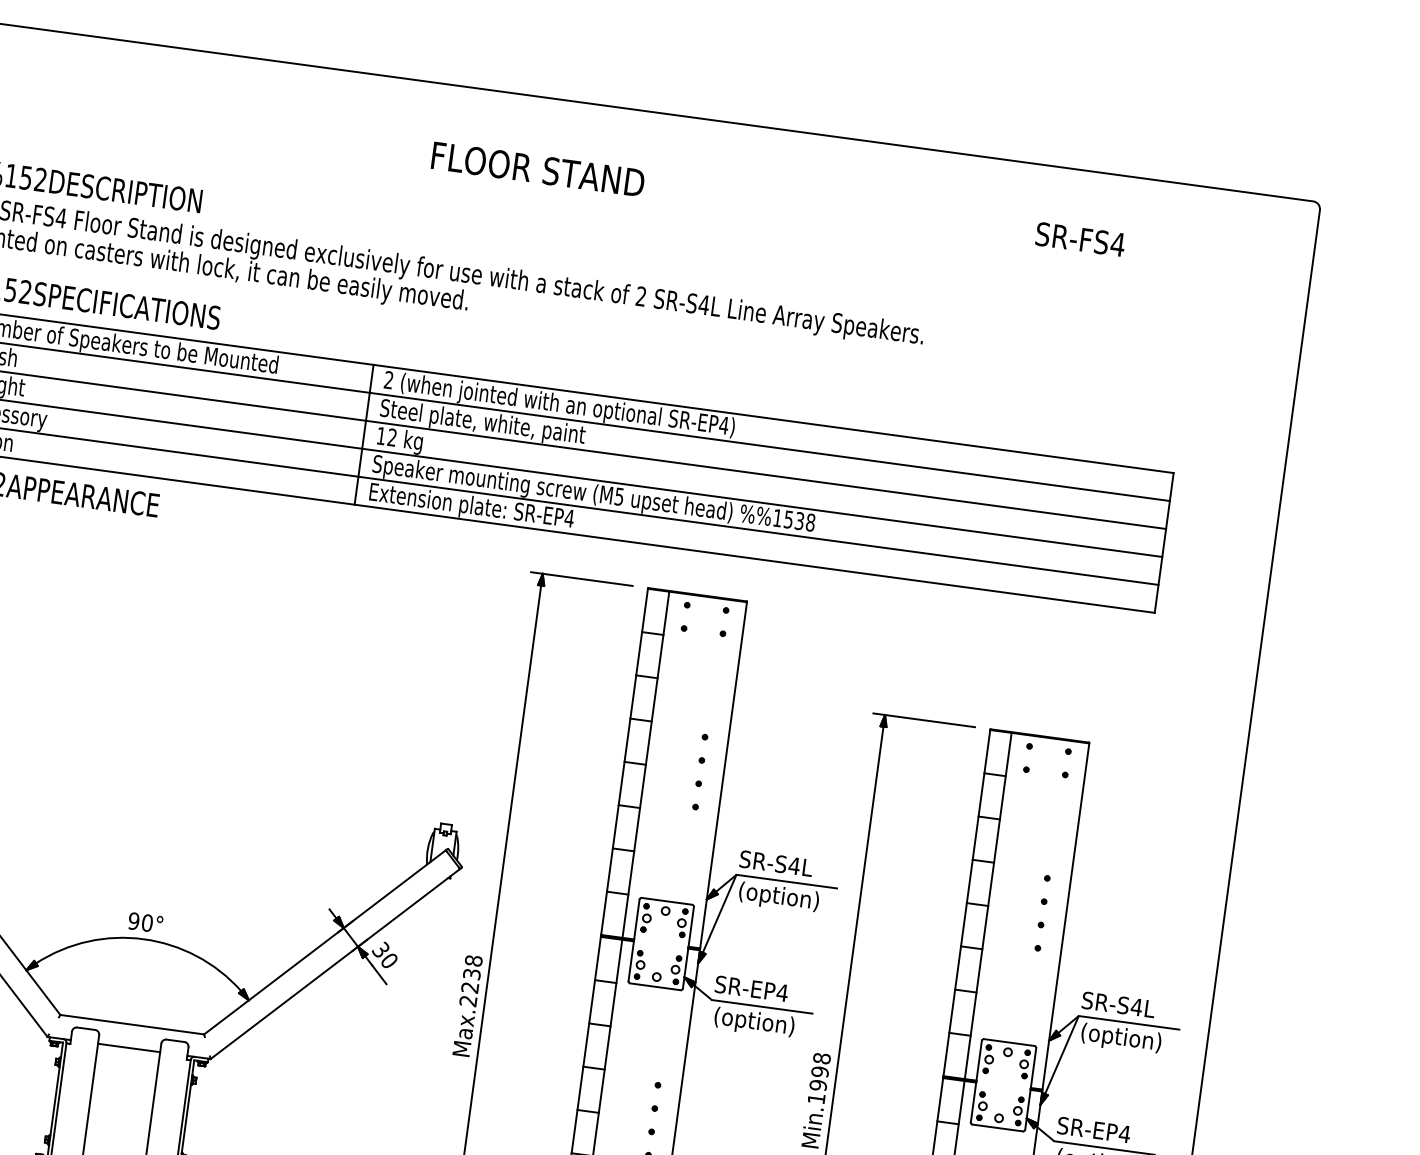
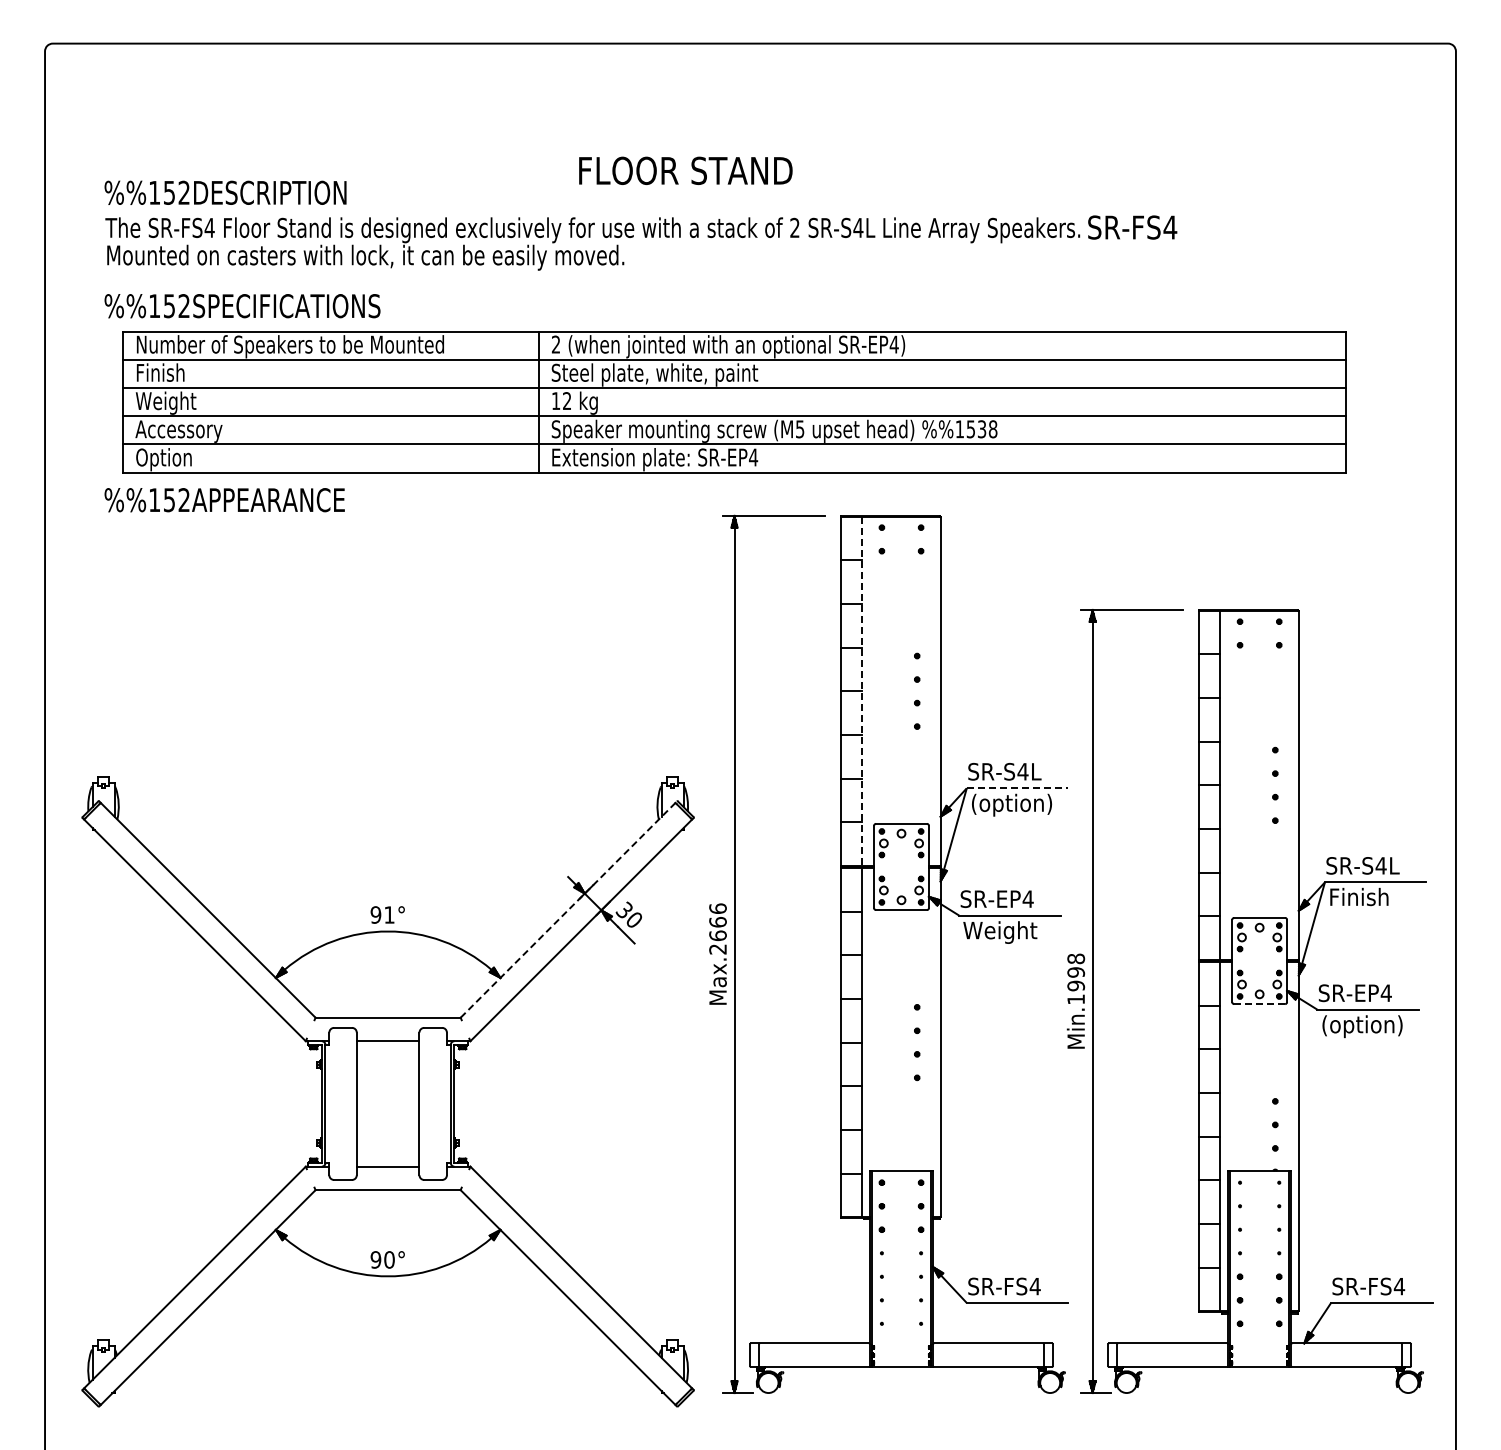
text: (537, 169) -> (685, 170), moved
text: (1080, 239) -> (1132, 227), moved
line: (646, 764) -> (862, 691), solid -> dashed
line: (786, 881) -> (1017, 788), solid -> dashed
text: (147, 922) -> (389, 914), 90° -> 91°
line: (325, 941) -> (568, 909), solid -> dashed
text: (471, 974) -> (717, 922), Max.2238 -> Max.2666
text: (753, 1022) -> (1003, 932), (option) -> Weight
text: (1121, 1038) -> (1370, 898), (option) -> Finish
line: (998, 1128) -> (1260, 1004), solid -> dashed

